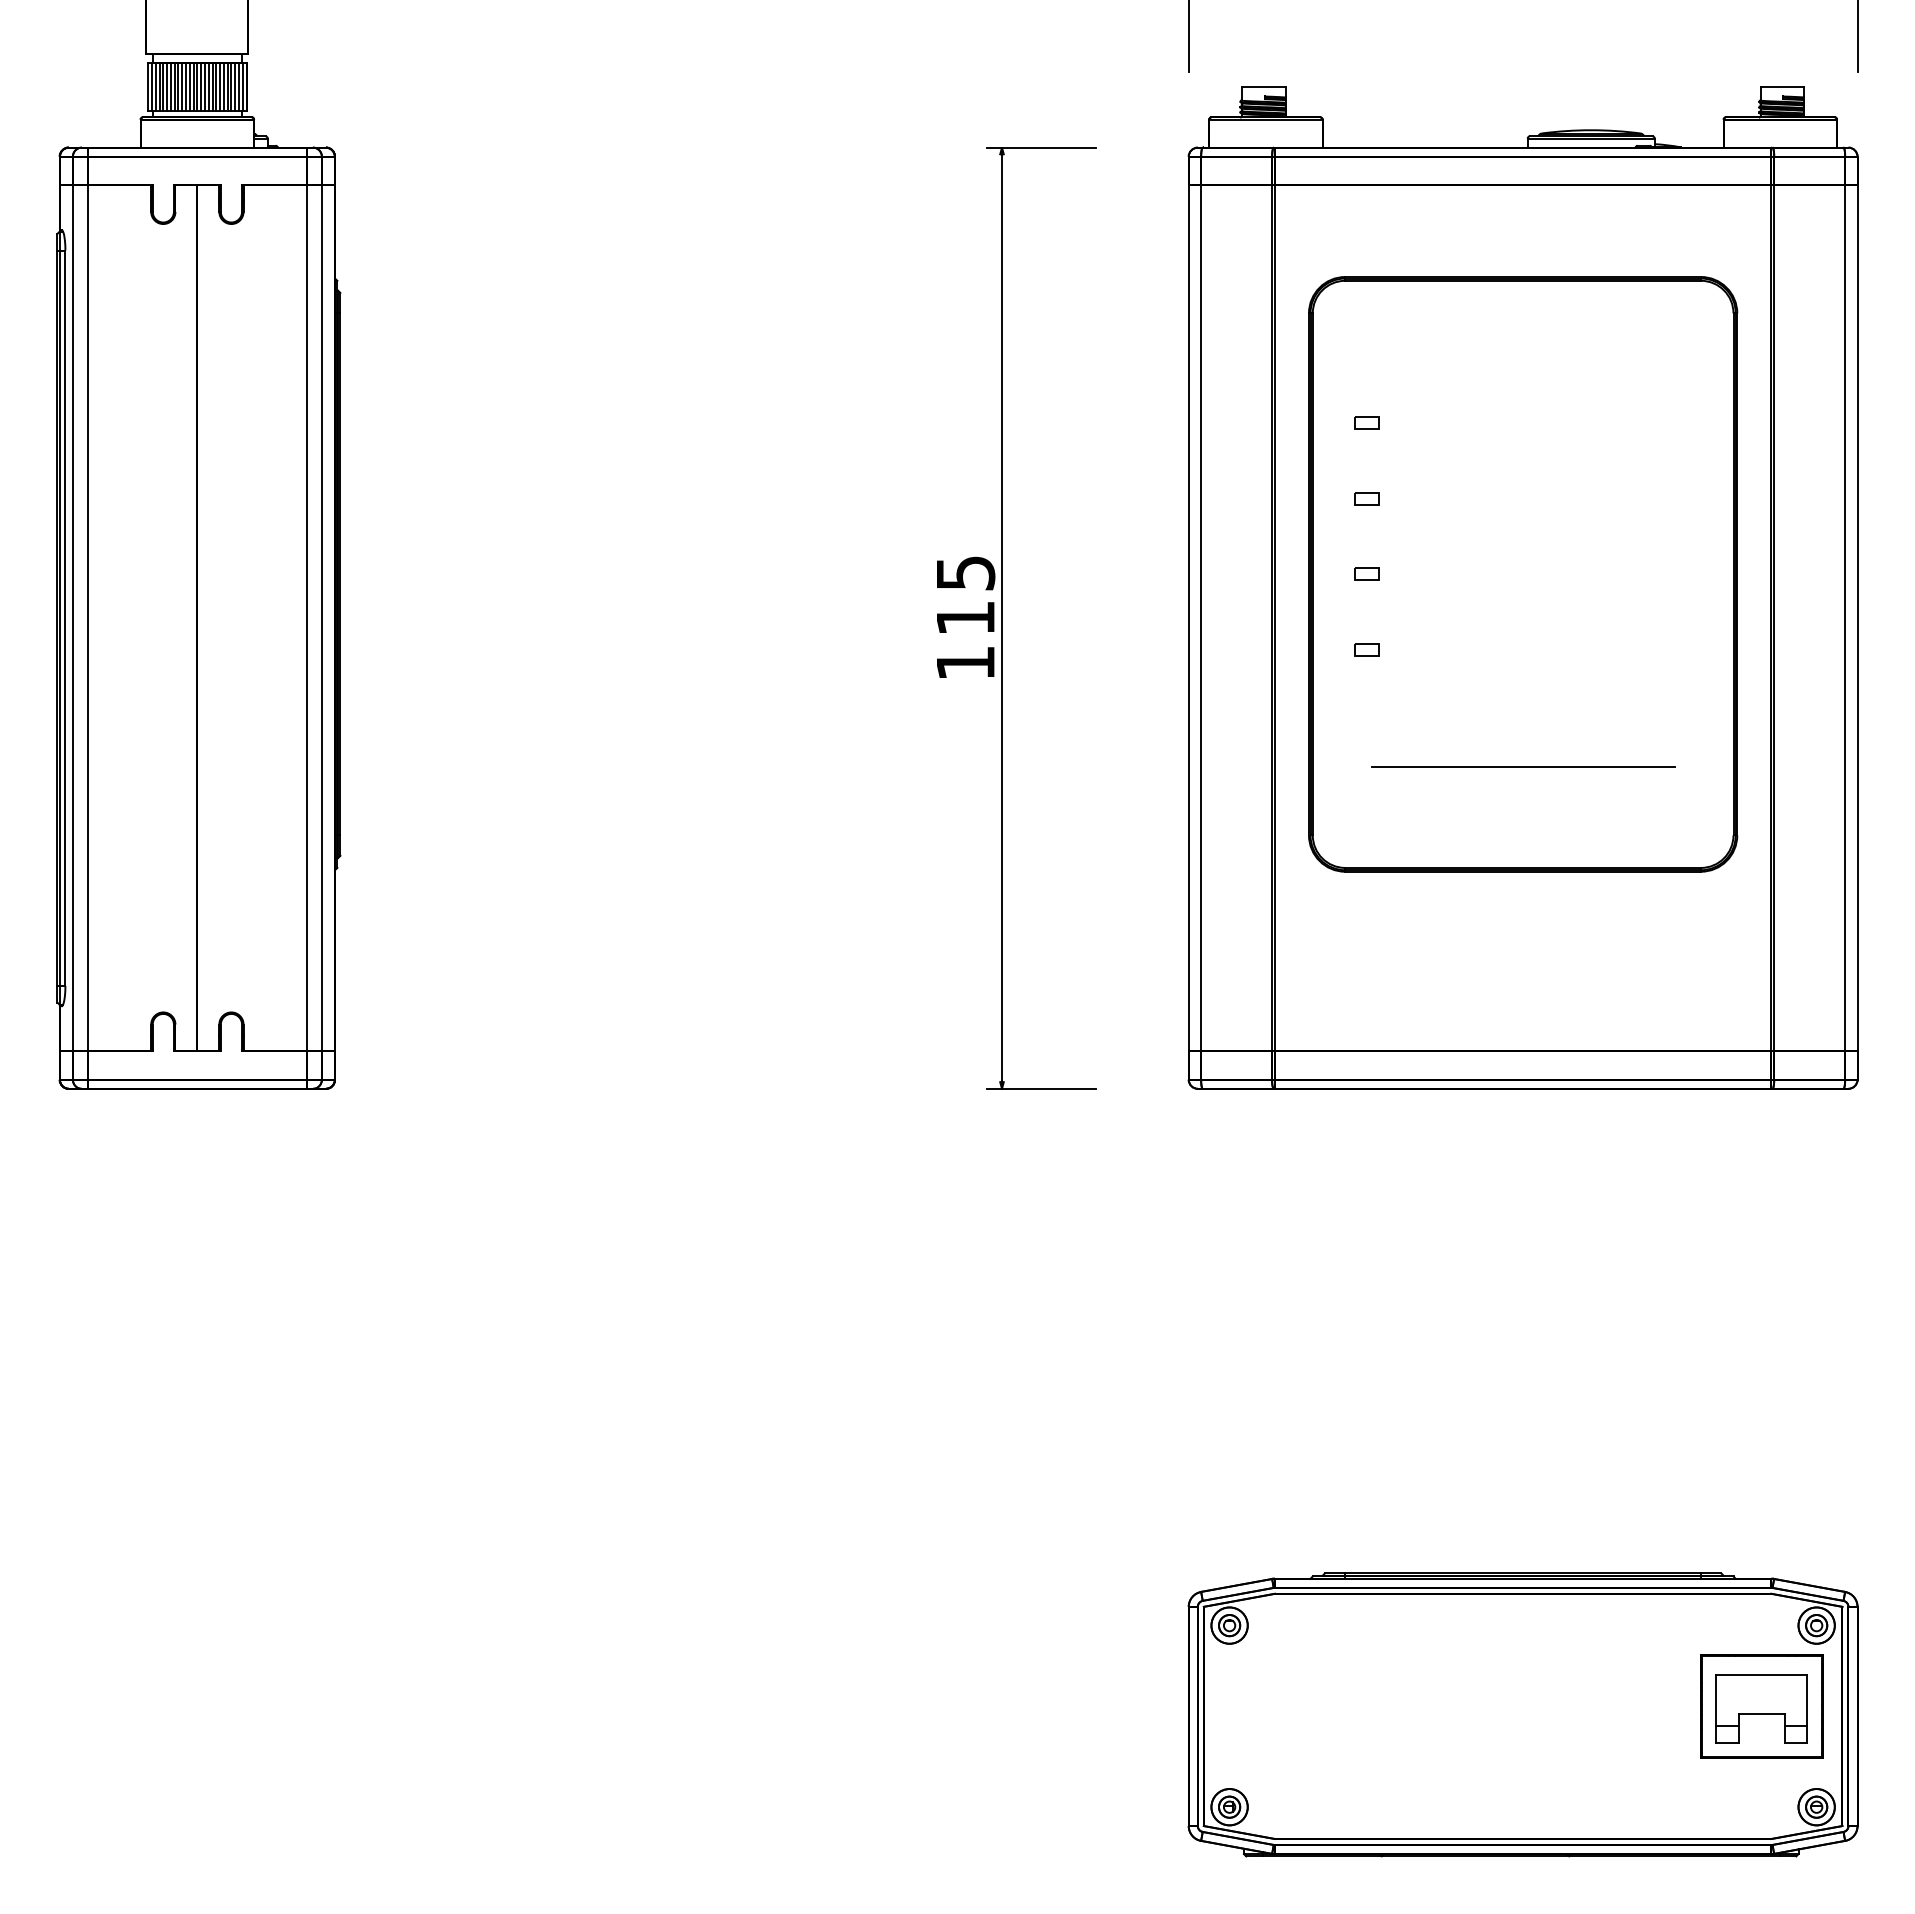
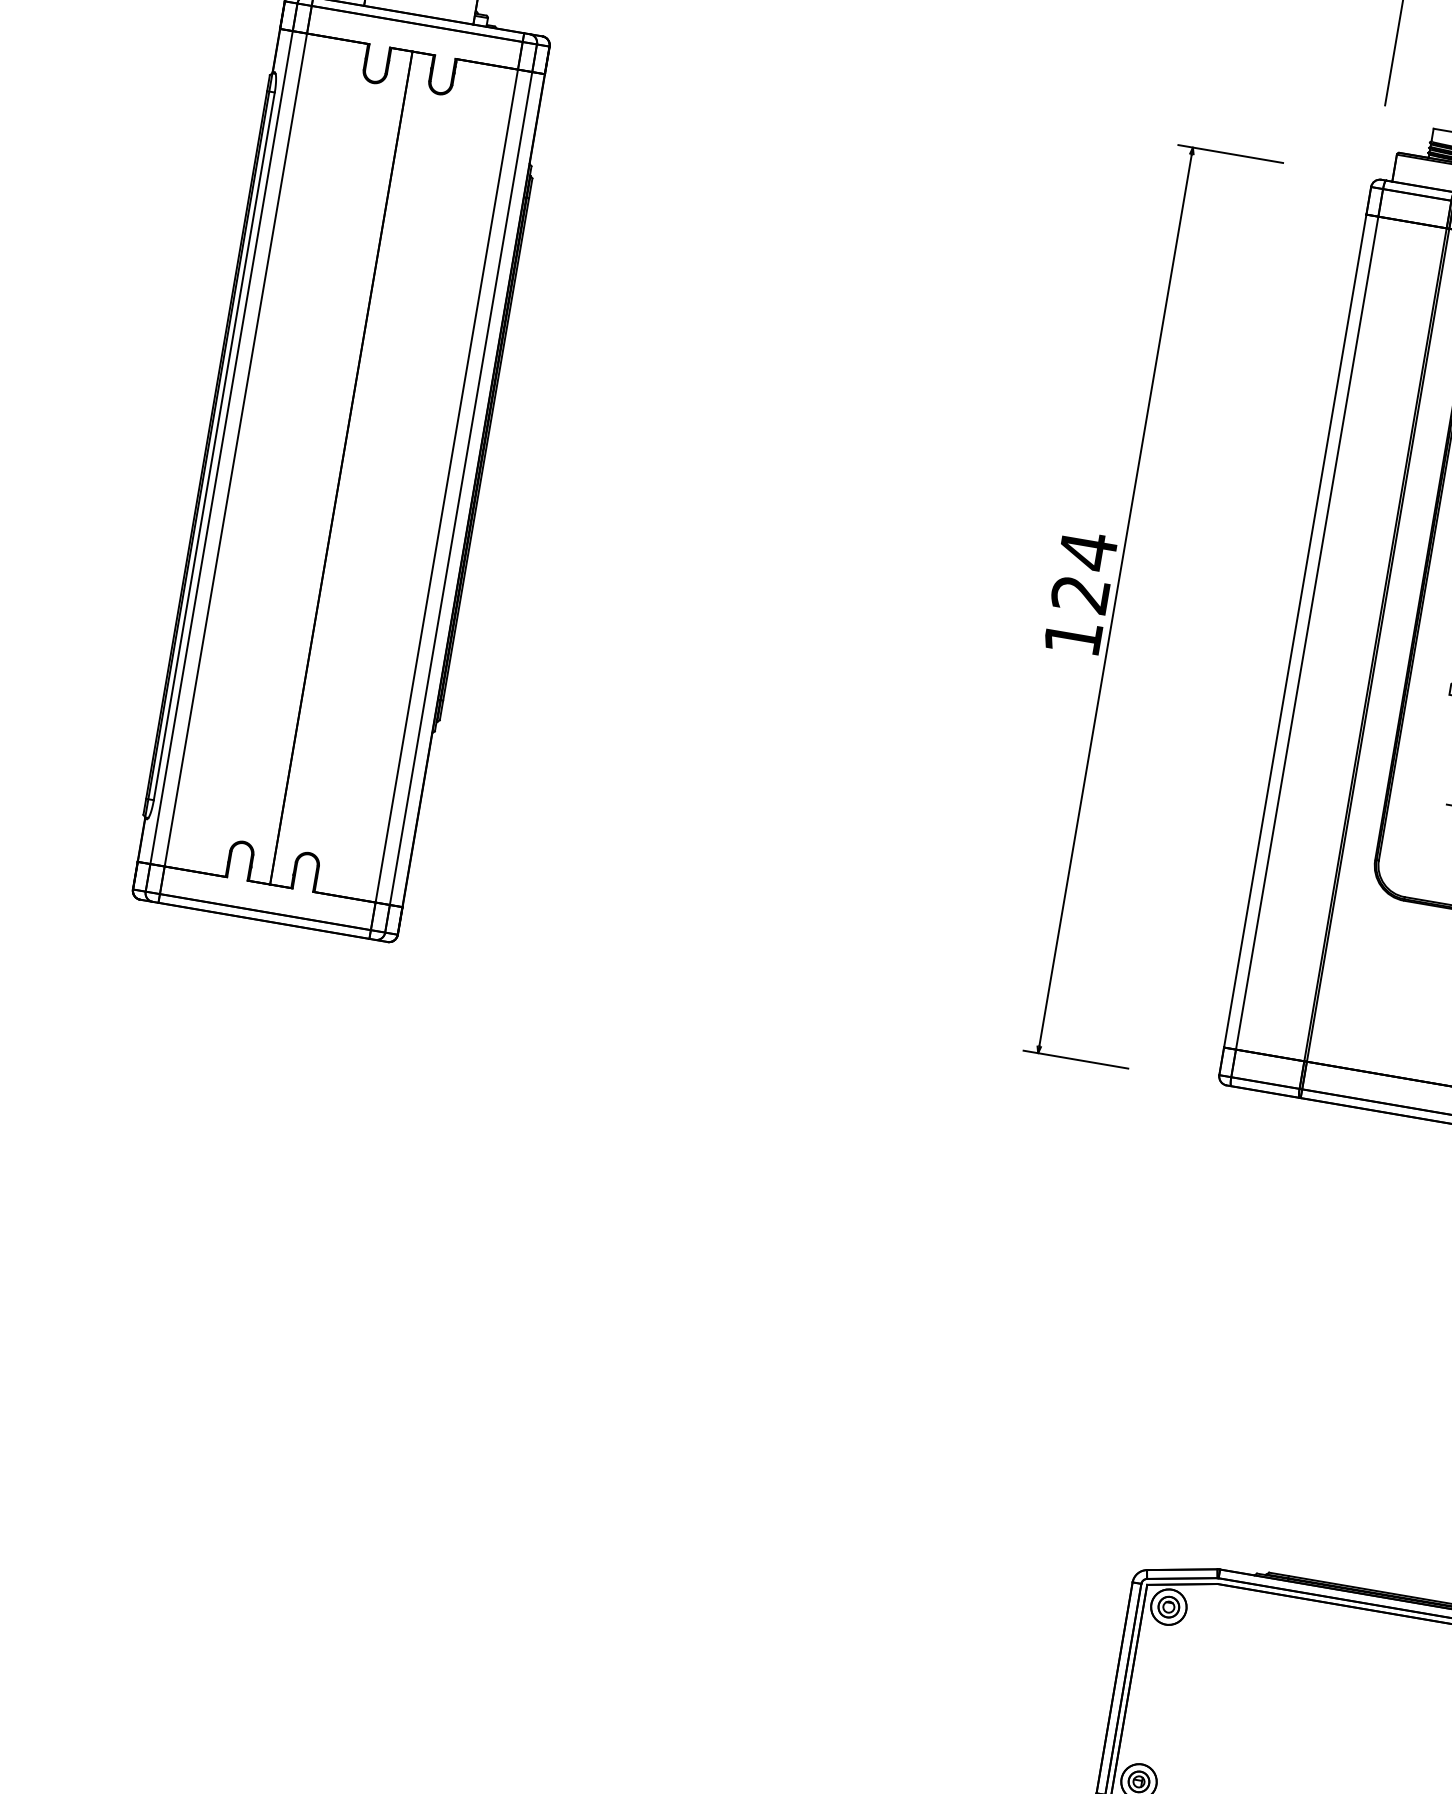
text: (965, 594) -> (1084, 571), 115 -> 124

